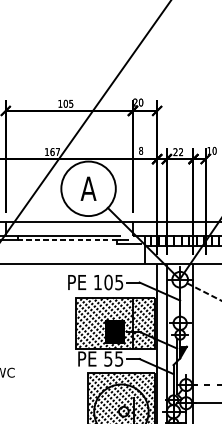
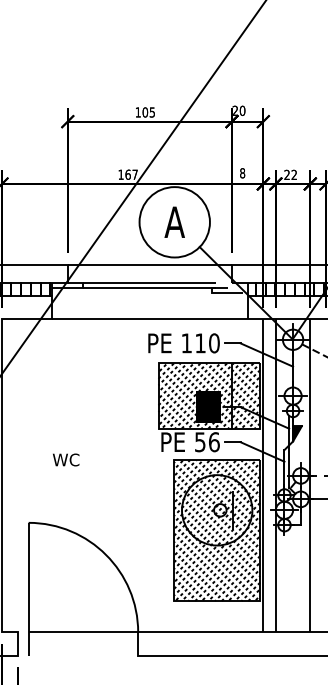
line: (69, 240) -> (150, 288), dashed -> solid
text: (113, 282) -> (207, 343), 105 -> 110
text: (119, 359) -> (214, 442), 55 -> 56

